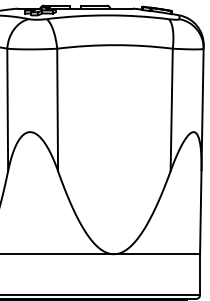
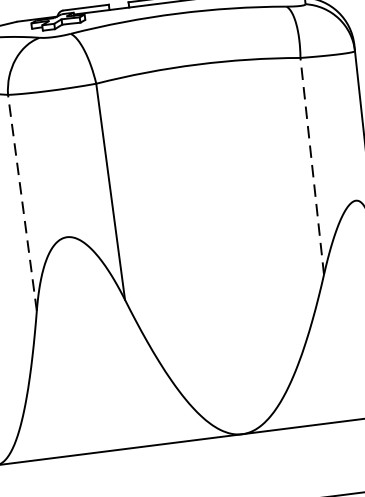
line: (7, 109) -> (21, 202), solid -> dashed
line: (171, 109) -> (311, 165), solid -> dashed

